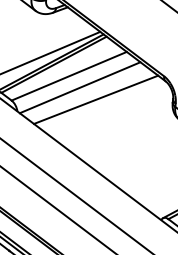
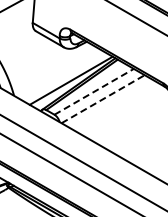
line: (69, 75) -> (94, 91), solid -> dashed
line: (80, 88) -> (103, 99), solid -> dashed
line: (95, 99) -> (115, 106), removed

